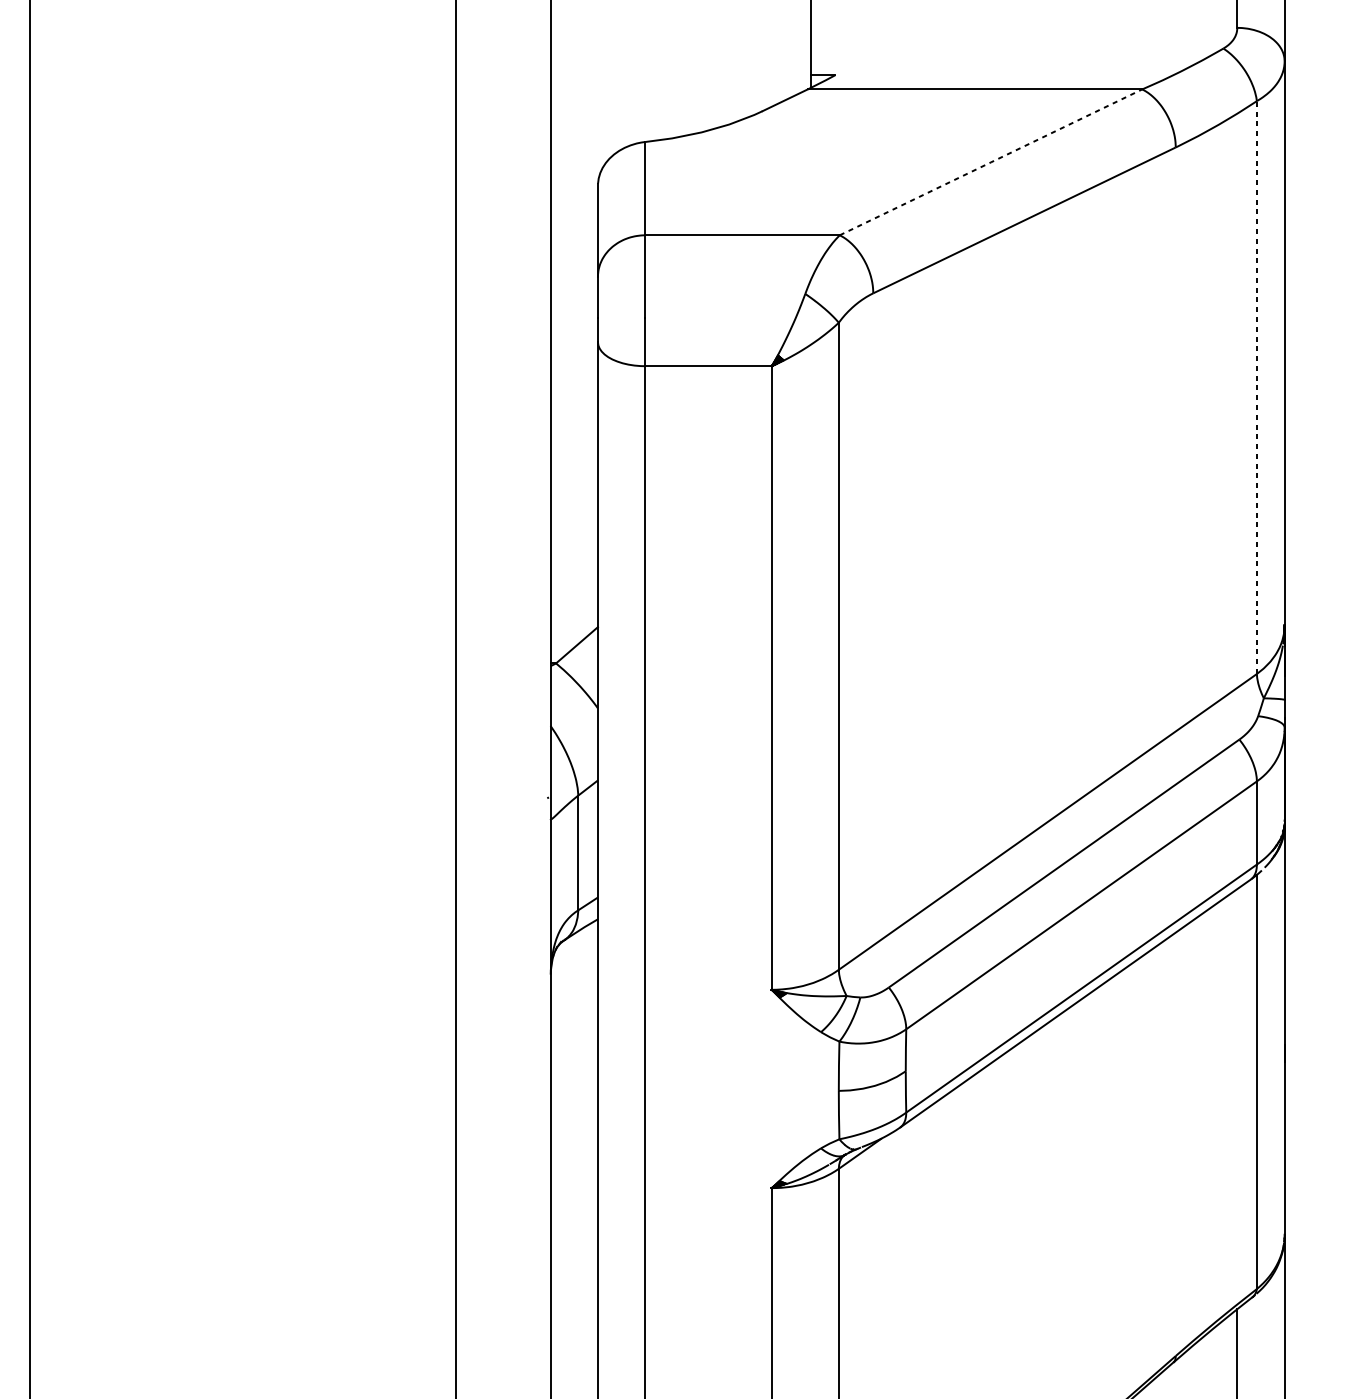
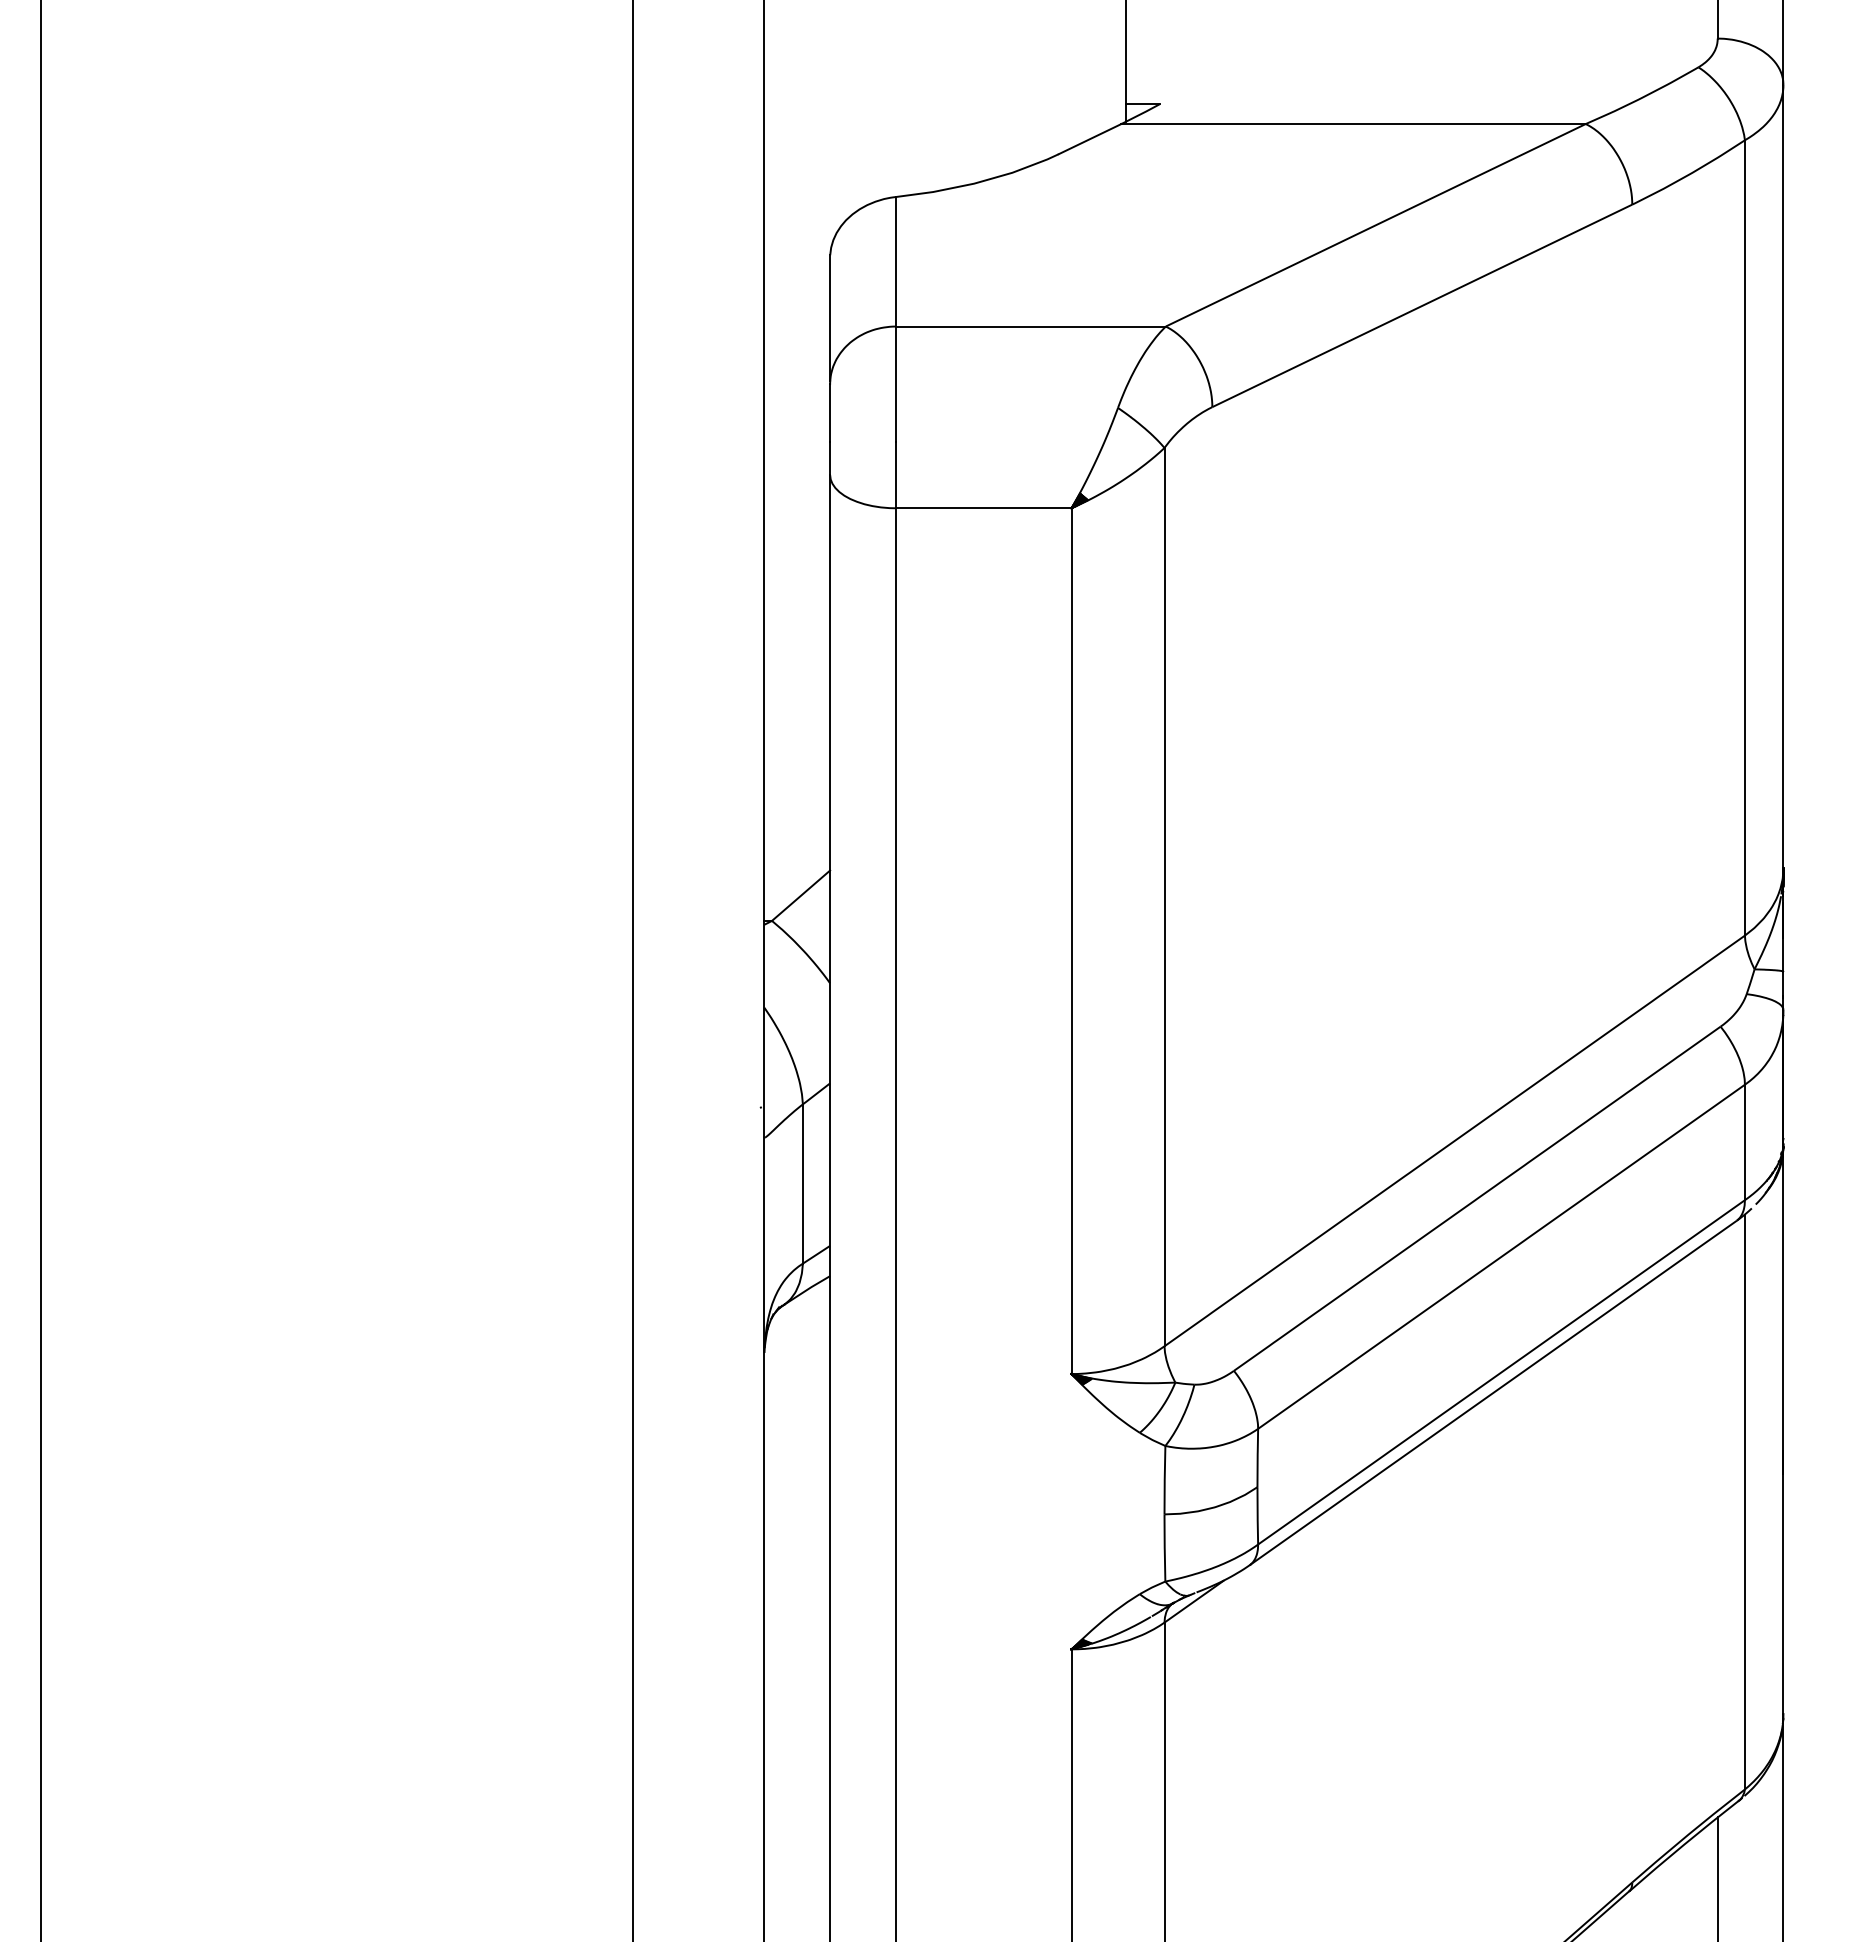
line: (990, 162) -> (1375, 225), dashed -> solid
line: (1256, 387) -> (1744, 537), dashed -> solid

